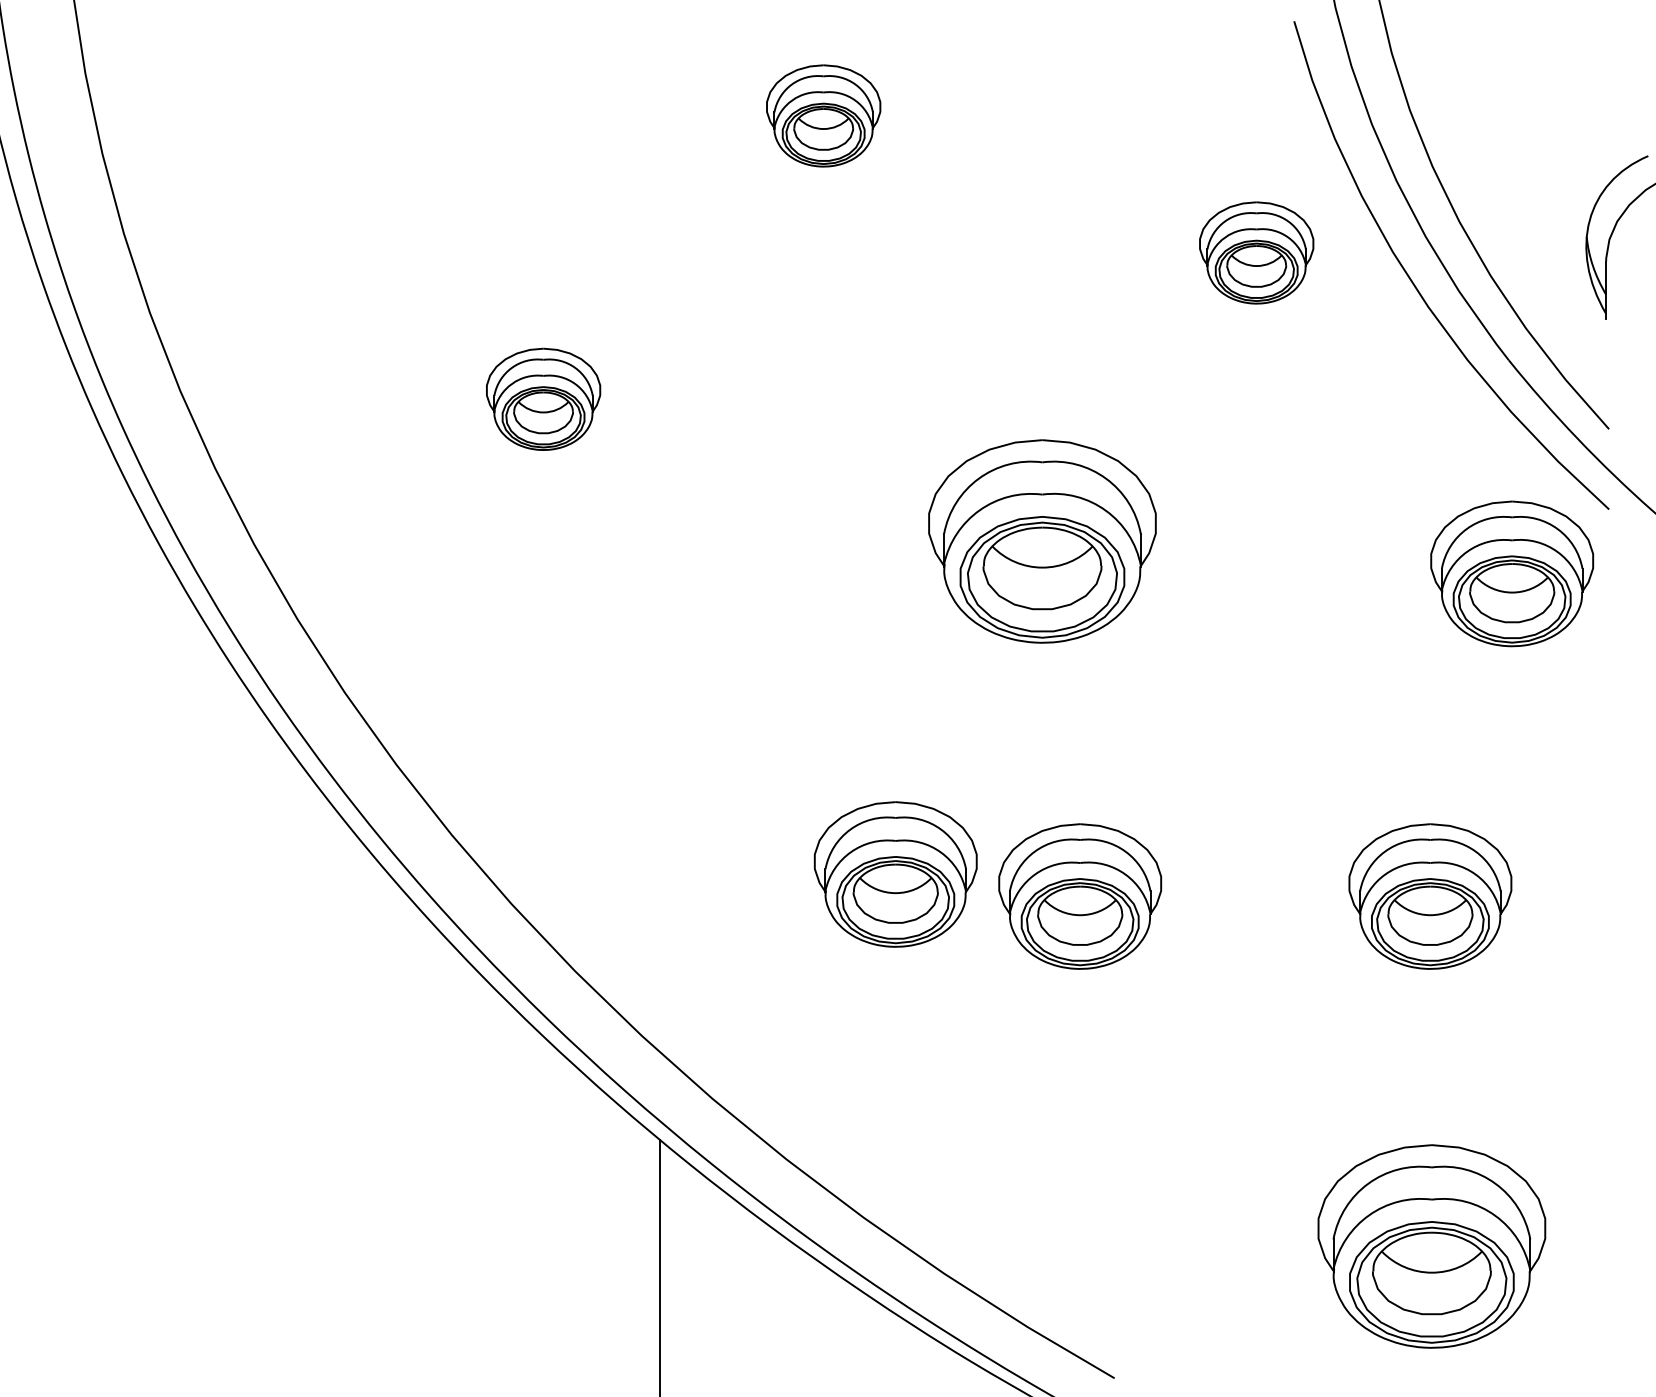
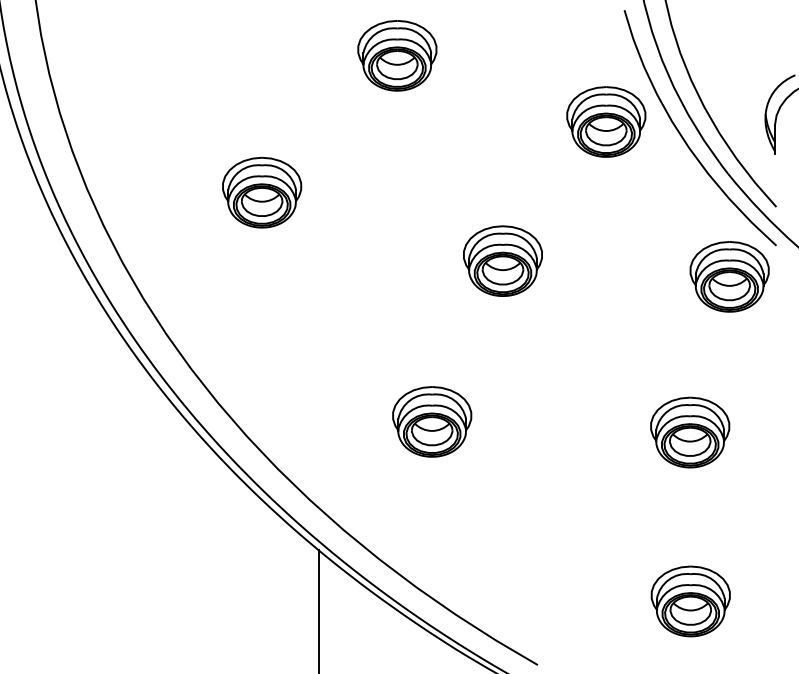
part: (823, 115) -> (397, 55), size x1.43
part: (1256, 251) -> (606, 121), size x1.43
part: (544, 399) -> (262, 192), size x1.43
part: (1041, 539) -> (502, 260), size x0.71
part: (1080, 896) -> (521, 432), removed
part: (1431, 1246) -> (690, 601), size x0.71

